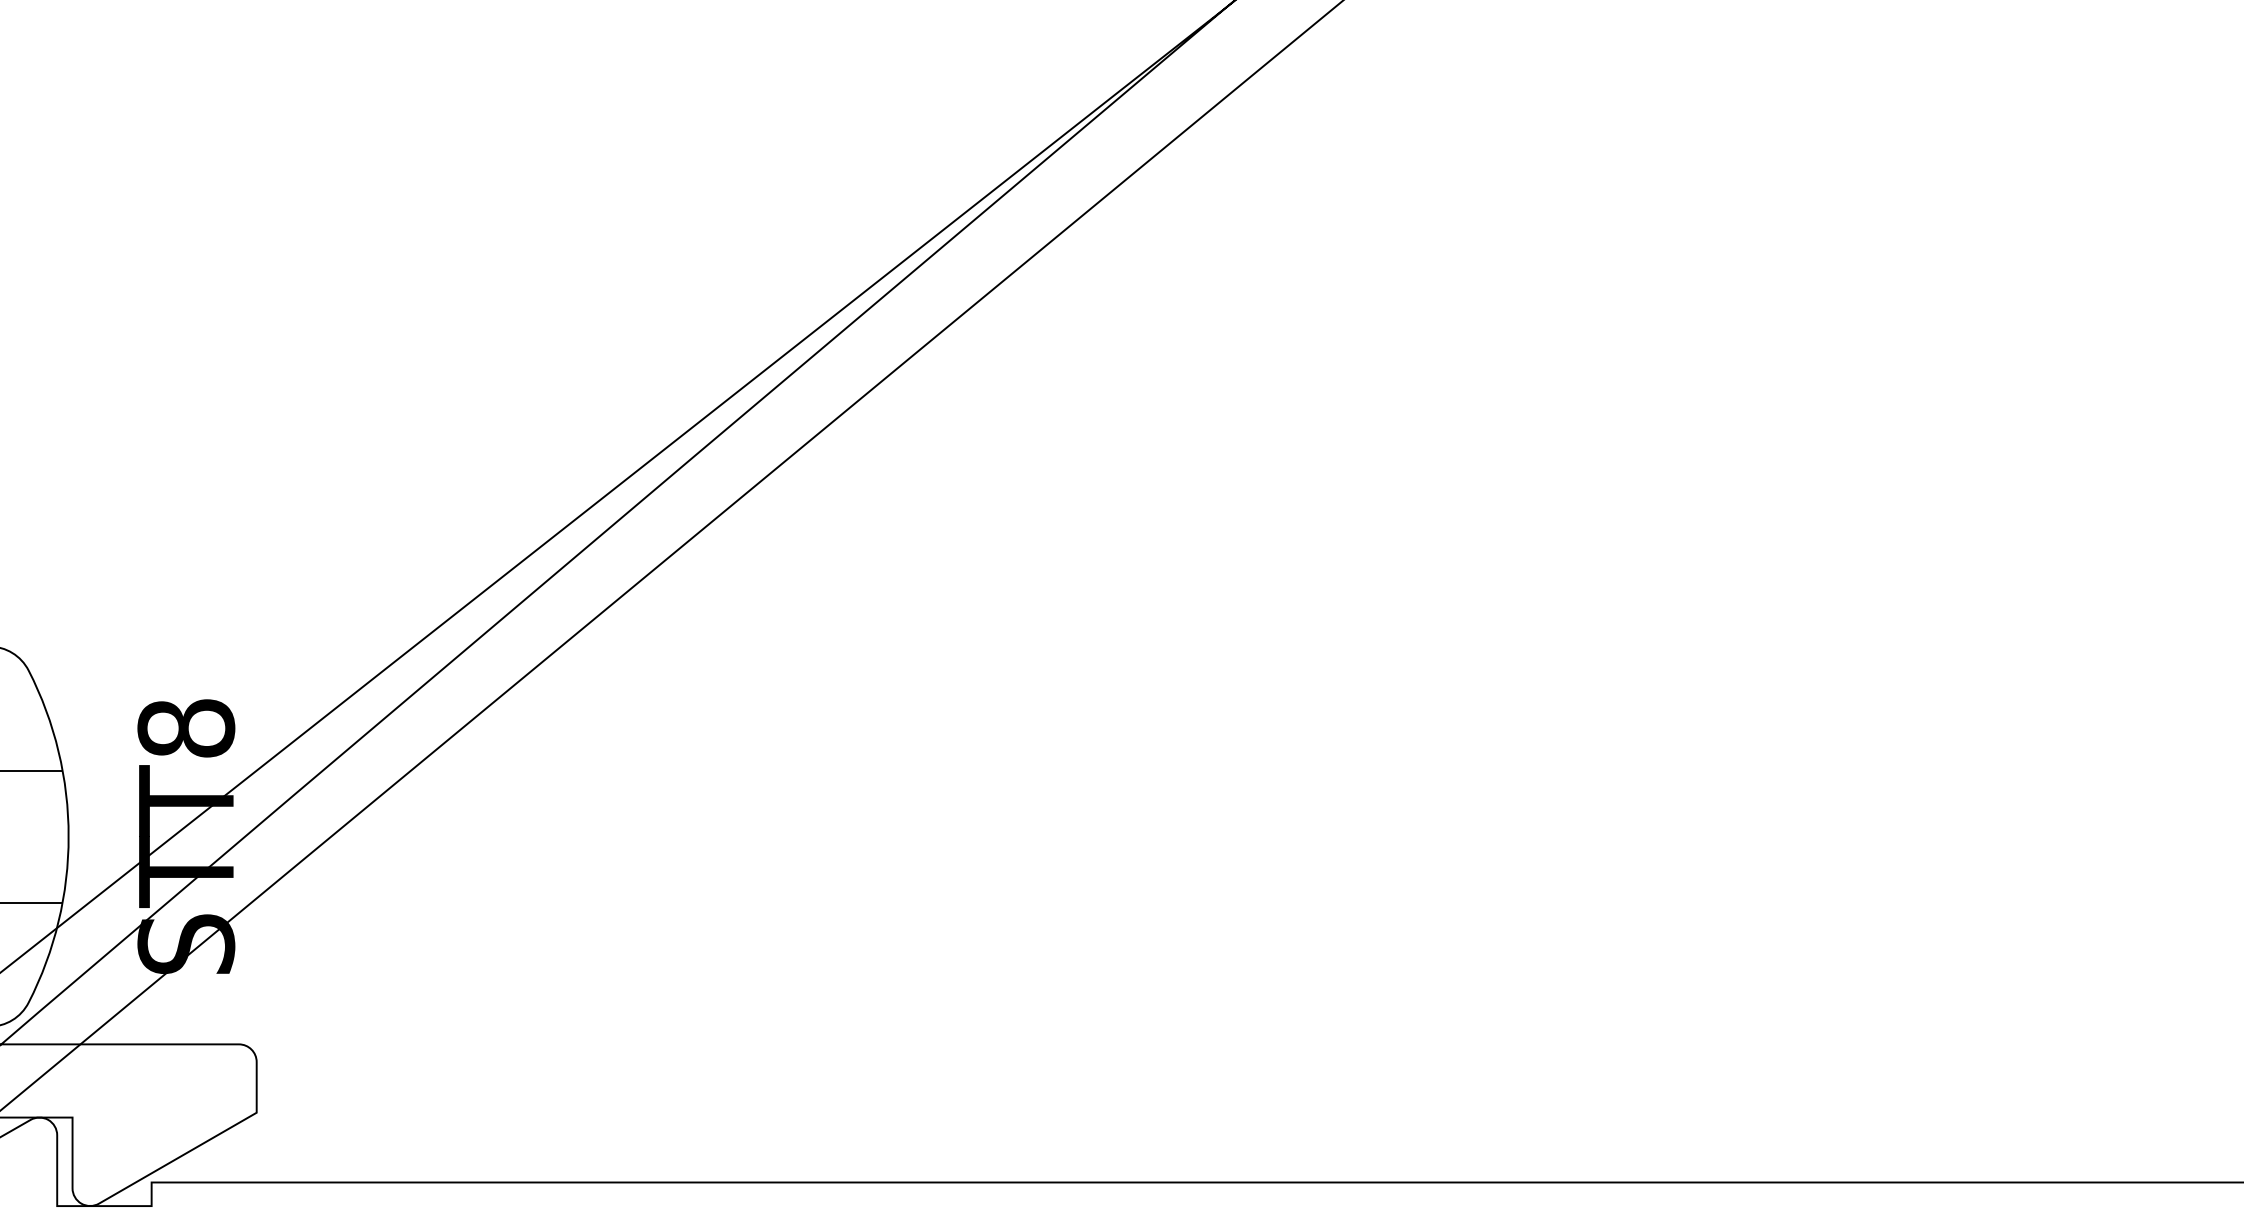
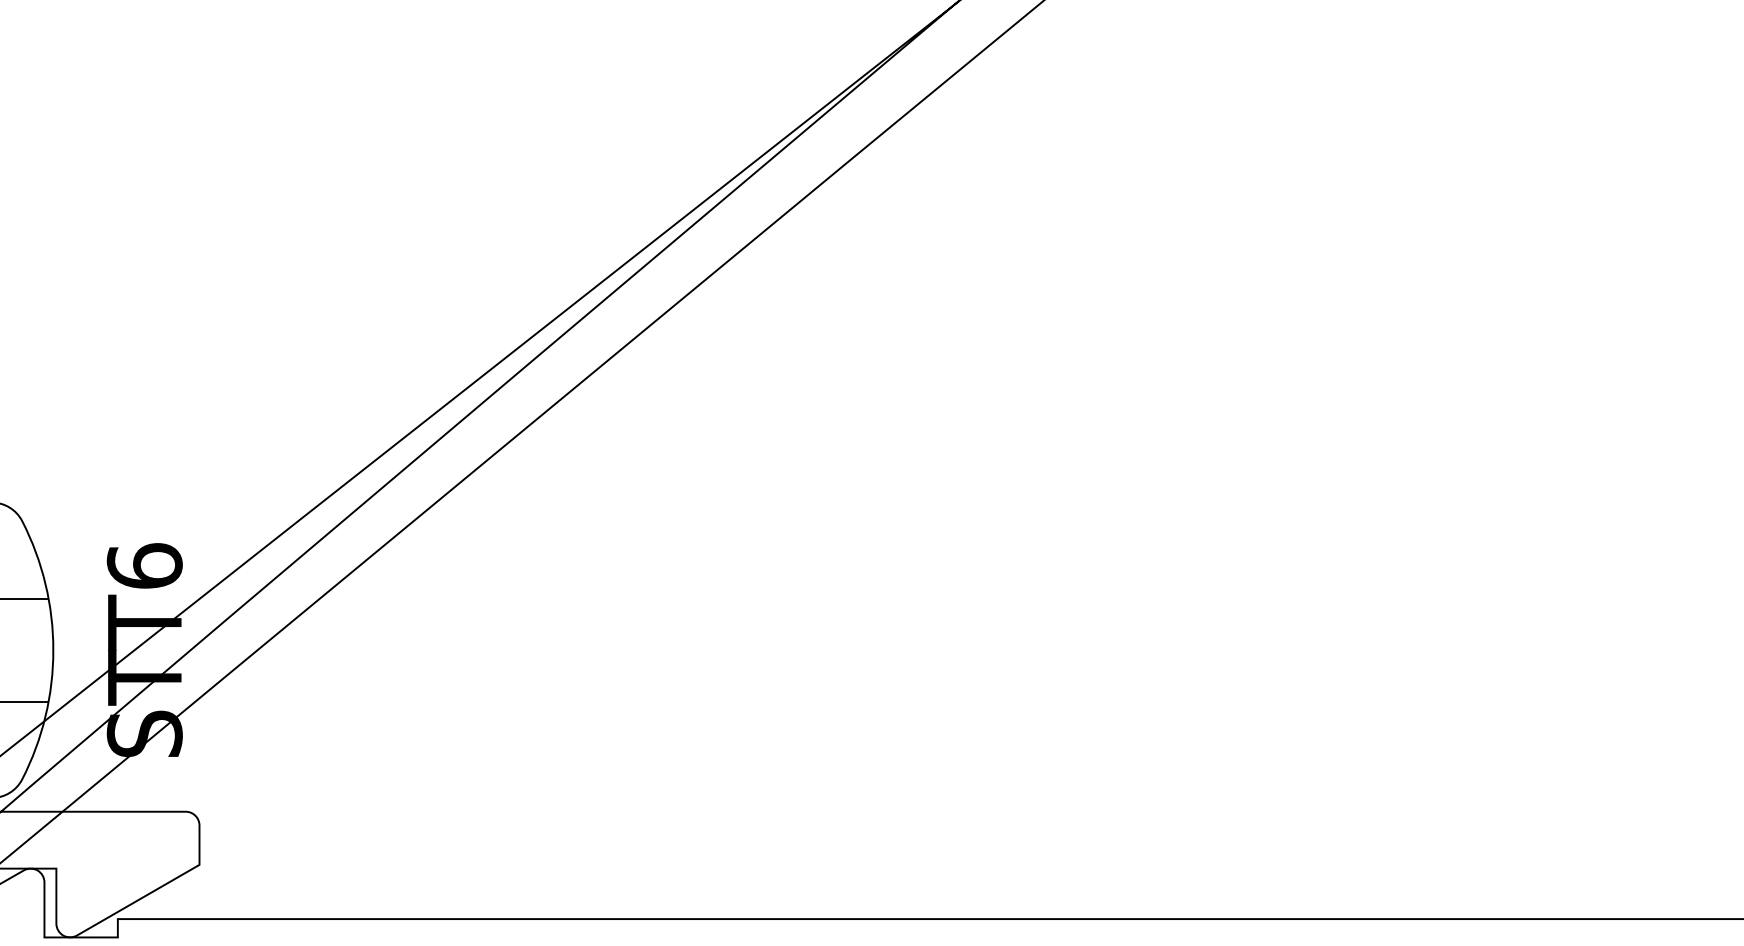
text: (185, 727) -> (144, 565), STT8 -> STT6

